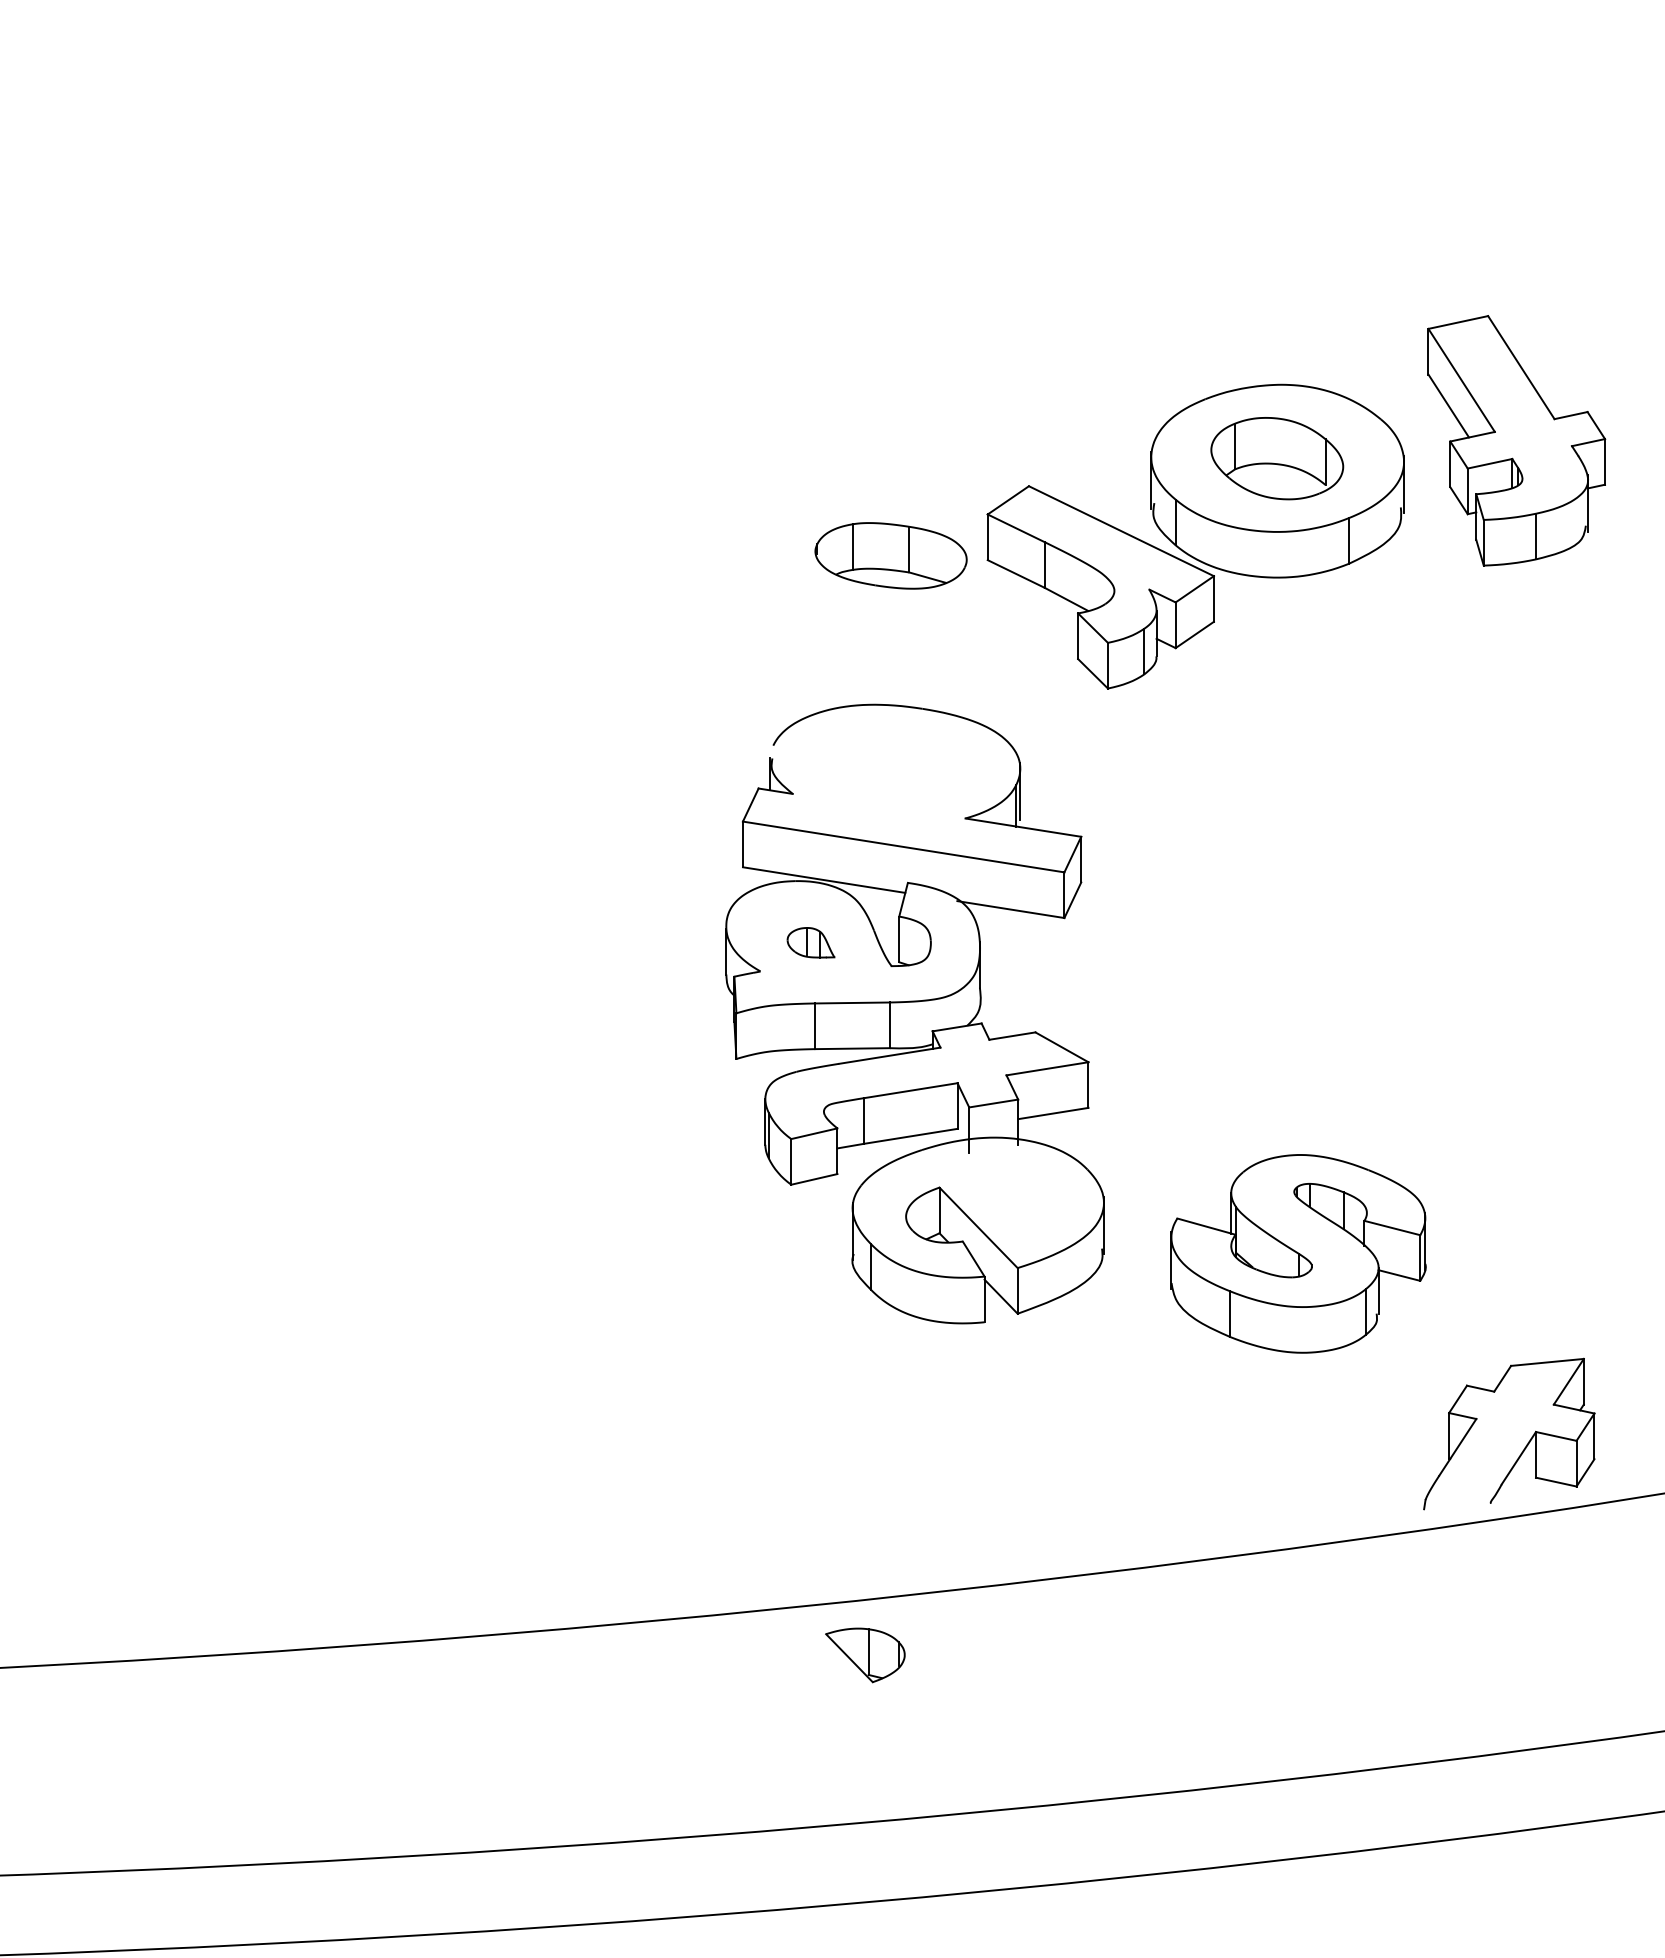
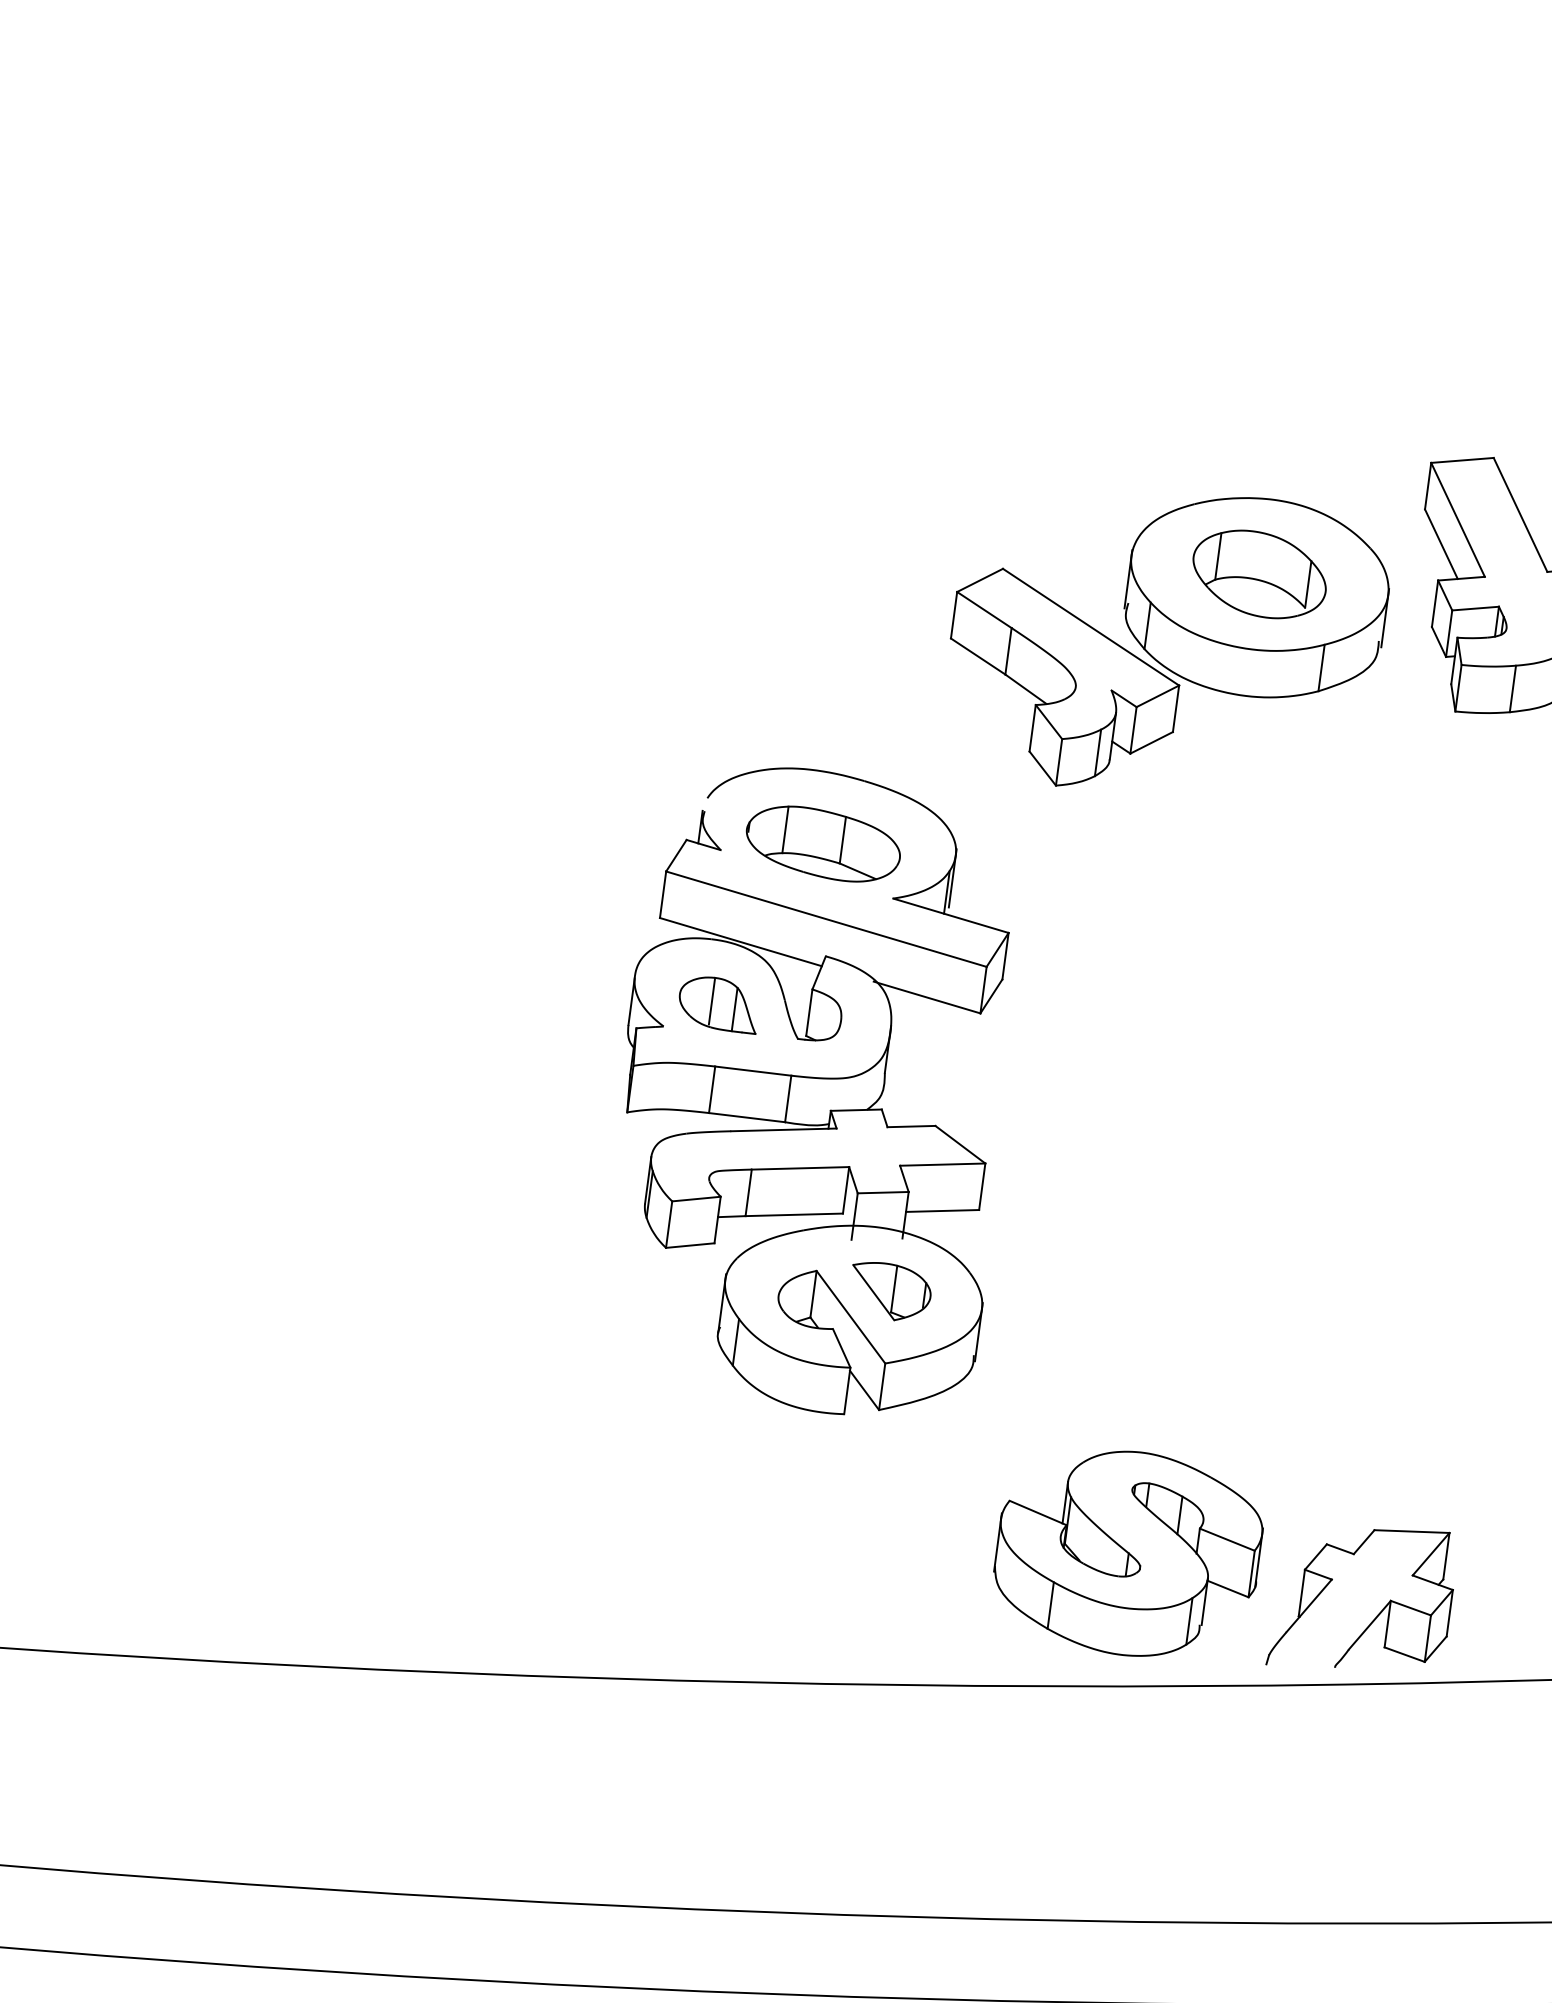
part: (890, 555) -> (822, 843), moved
part: (810, 942) -> (718, 1003), size x1.67
part: (1298, 1253) -> (1128, 1552), moved
part: (865, 1655) -> (890, 1292), moved

